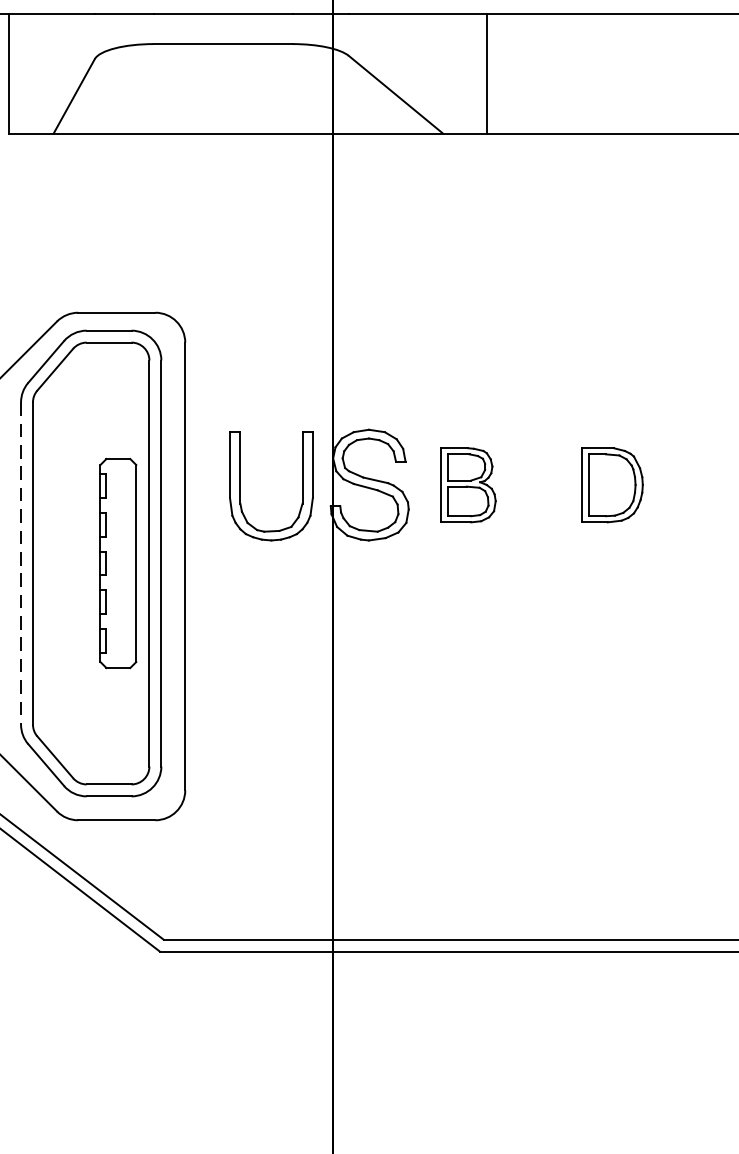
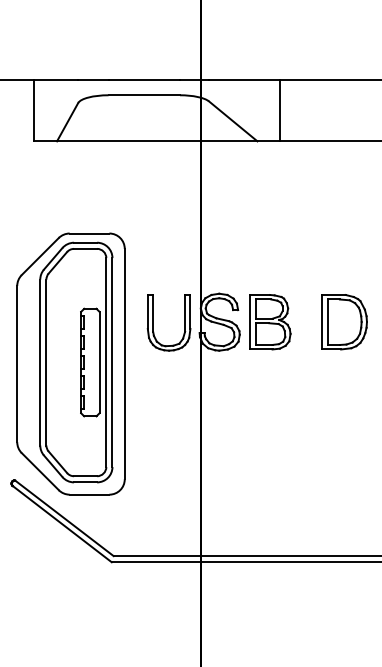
part: (468, 485) -> (270, 322), size x1.43
part: (612, 485) -> (344, 322), size x1.43
line: (21, 563) -> (40, 362), dashed -> solid

